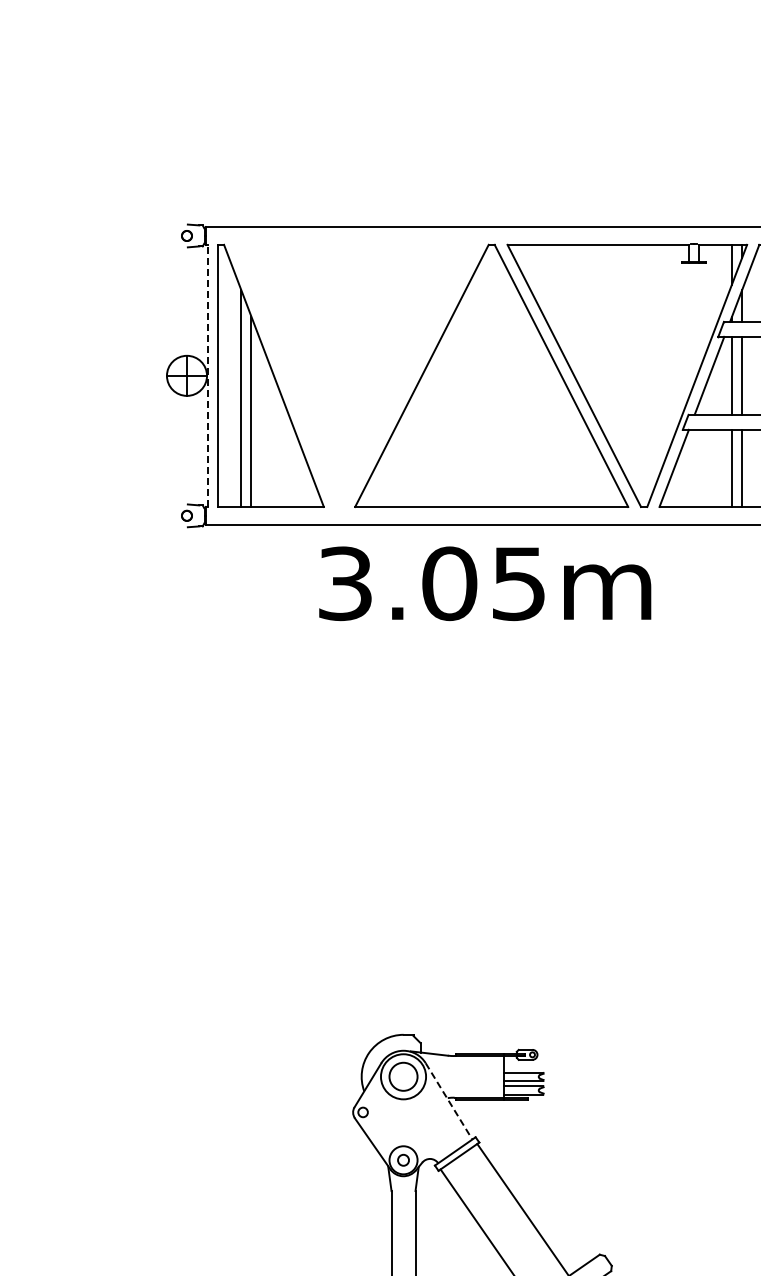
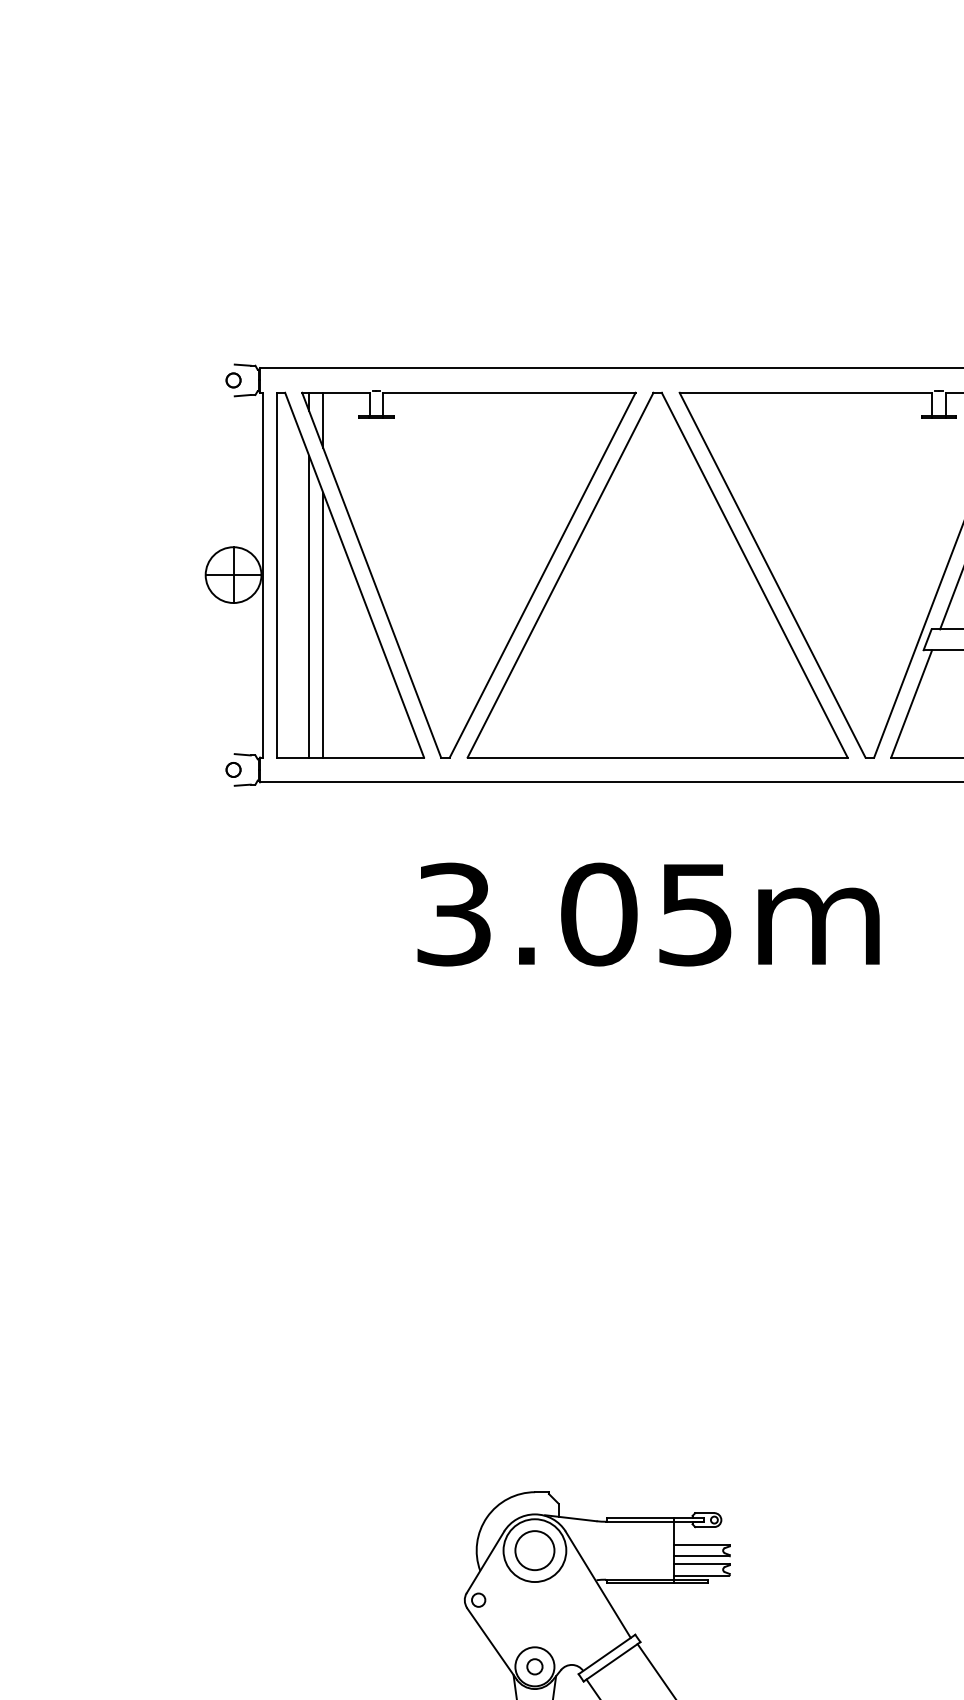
line: (207, 375) -> (262, 574), dashed -> solid
part: (355, 375) -> (468, 574), added
text: (485, 583) -> (649, 914), moved
line: (449, 1101) -> (598, 1584), dashed -> solid

